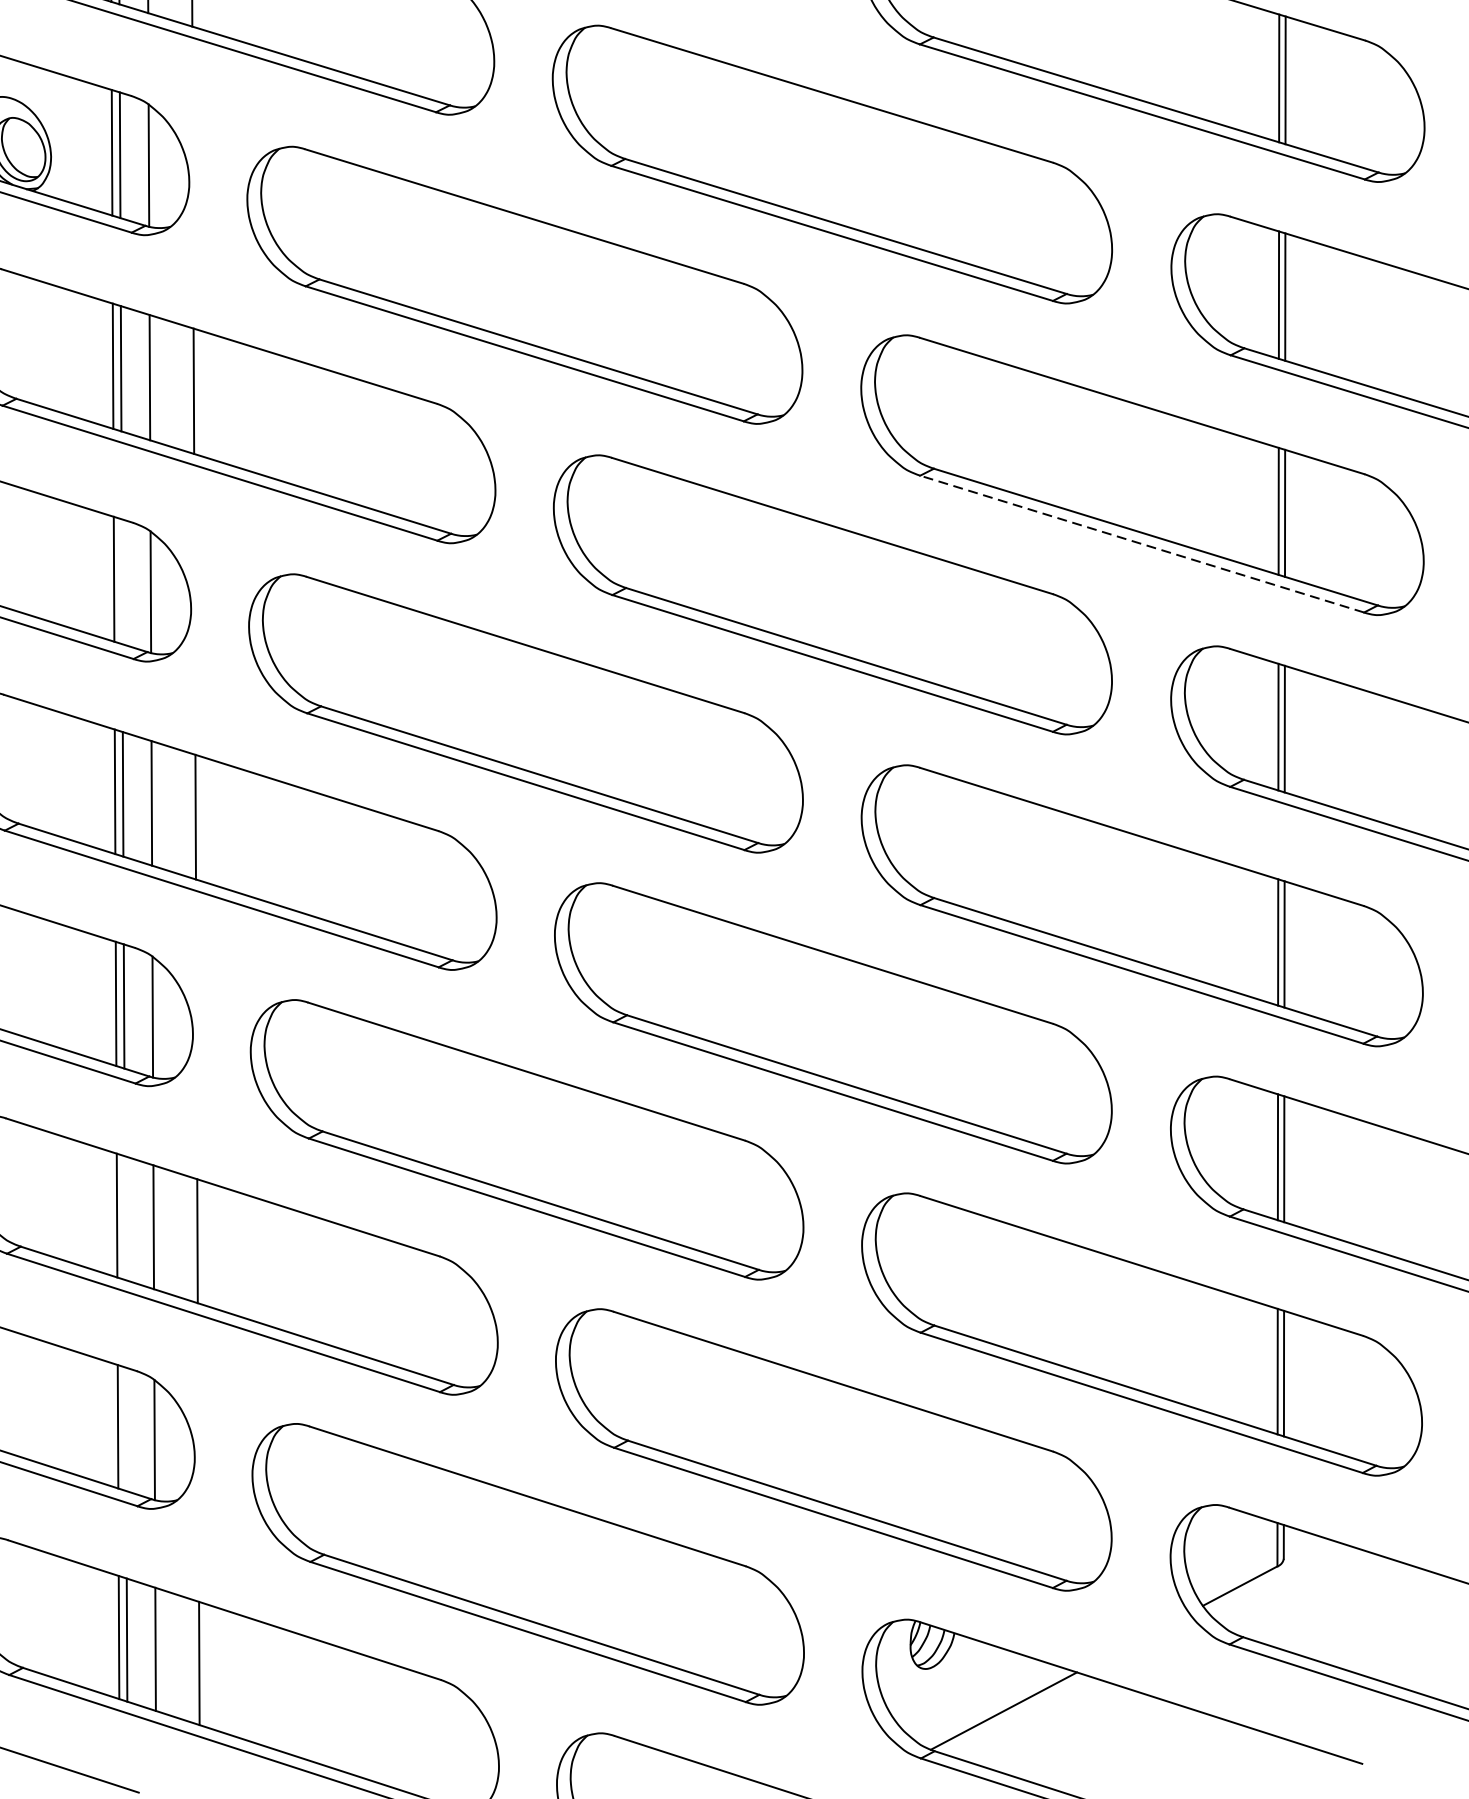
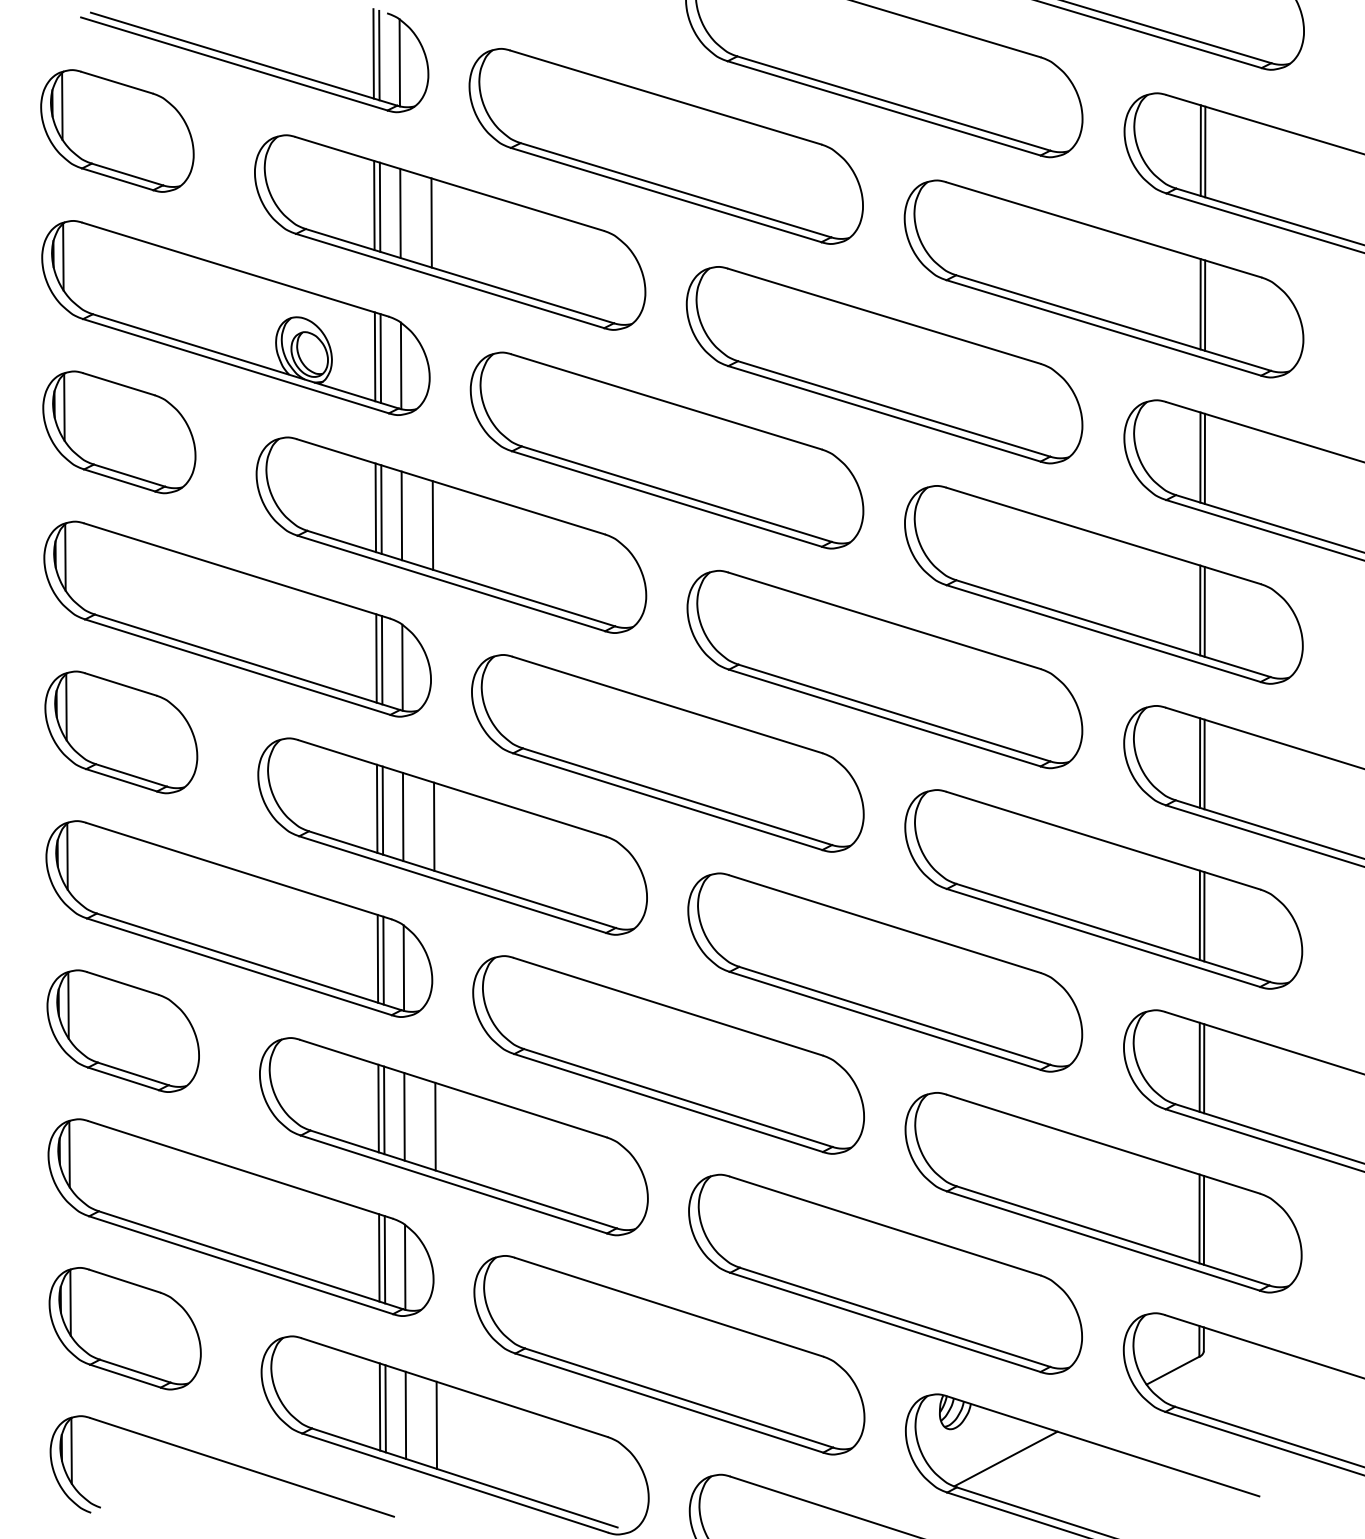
line: (1141, 543) -> (1103, 633), dashed -> solid
line: (121, 582) -> (381, 660), added
line: (125, 1218) -> (384, 1110), added
line: (125, 1428) -> (384, 1259), added

